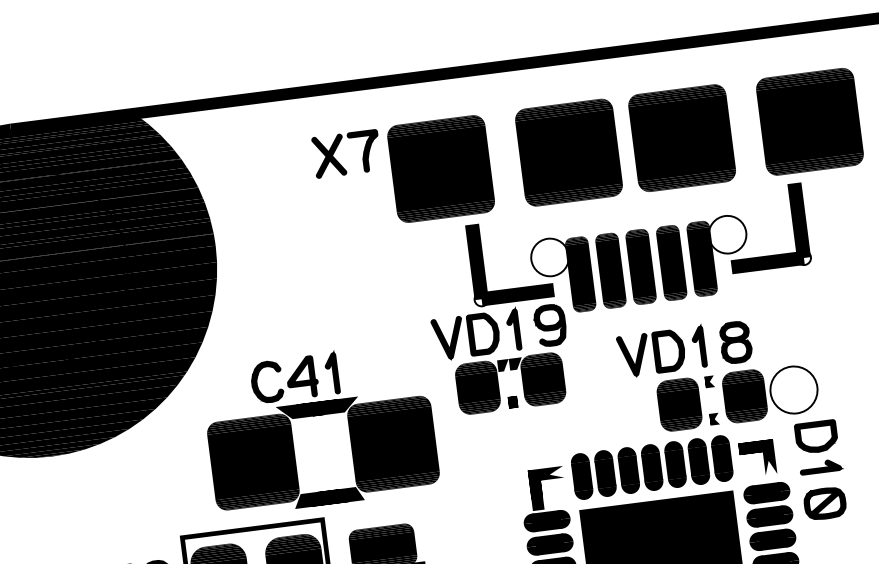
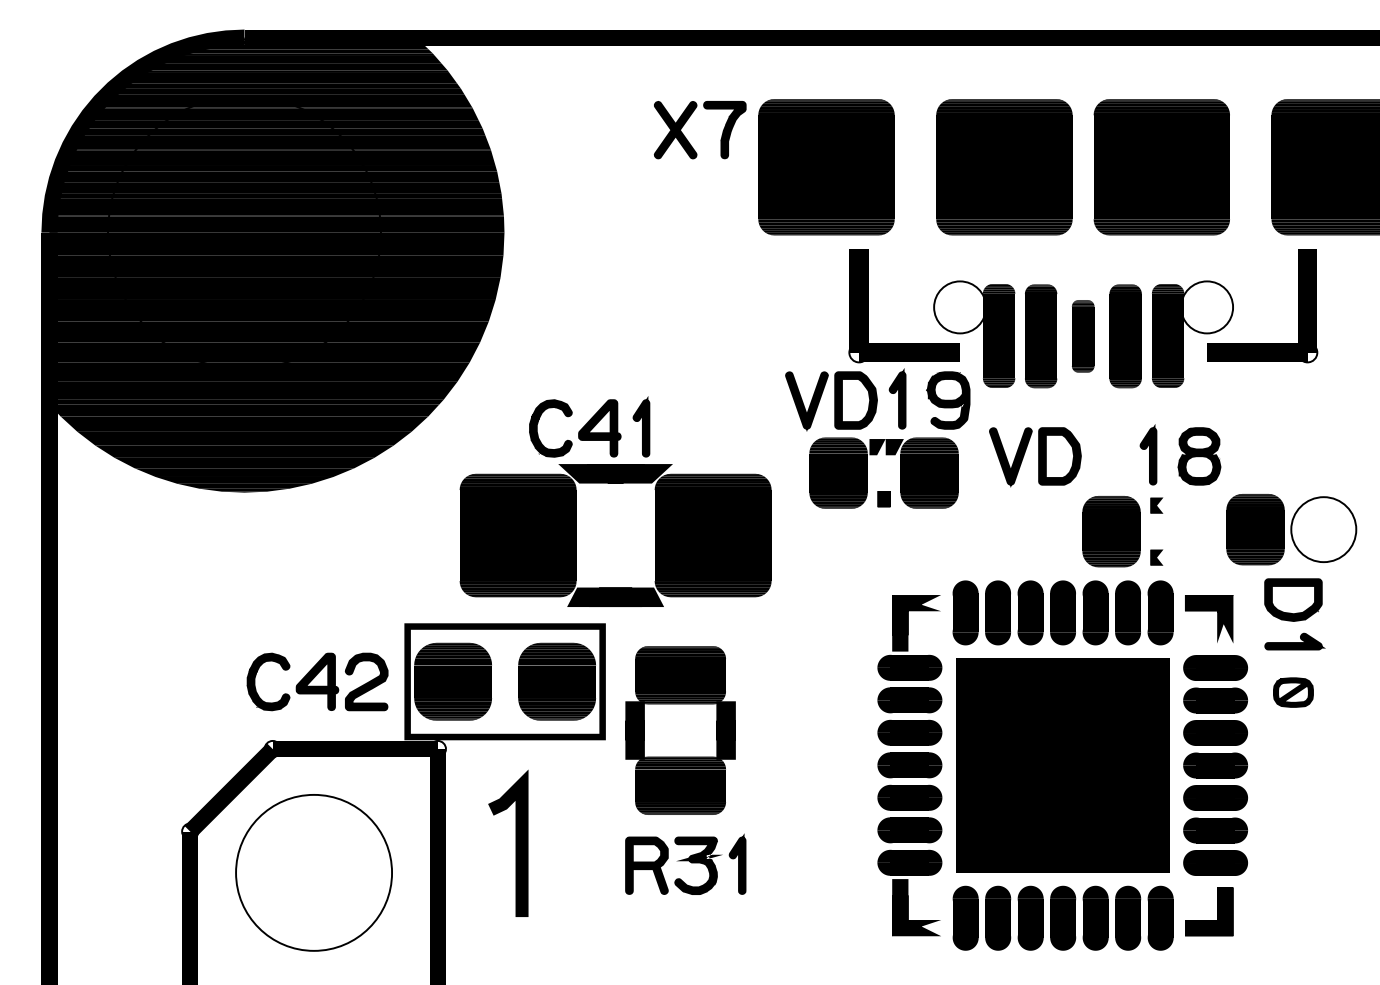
part: (641, 267) -> (1083, 336), size x0.7
part: (651, 354) -> (1035, 457), moved
part: (770, 392) -> (1291, 529), moved
part: (825, 503) -> (1293, 692), size x0.7

